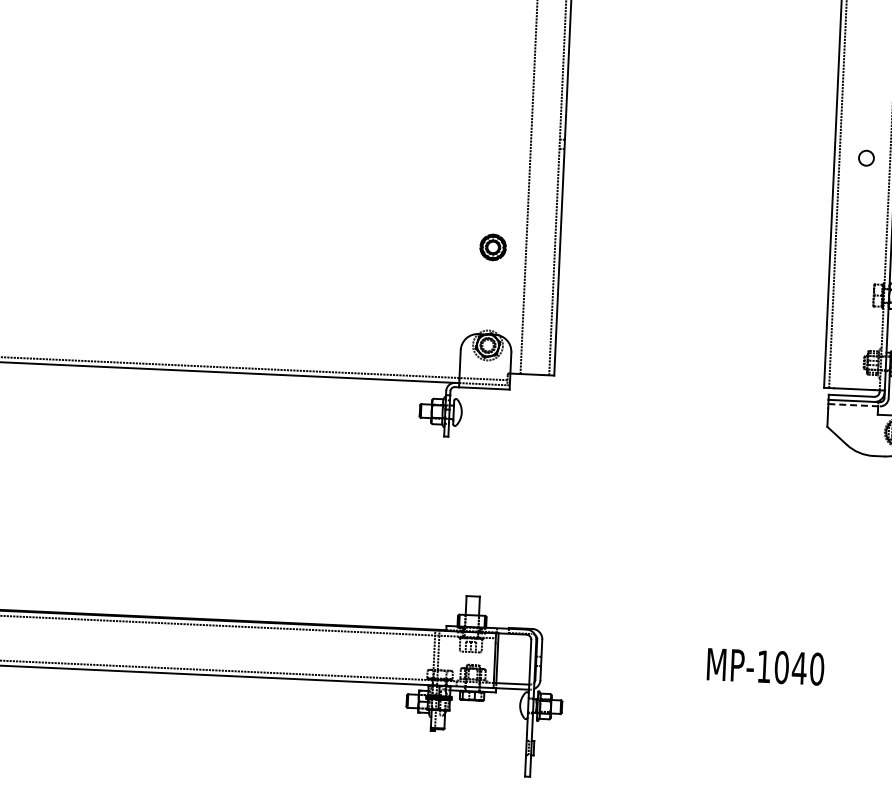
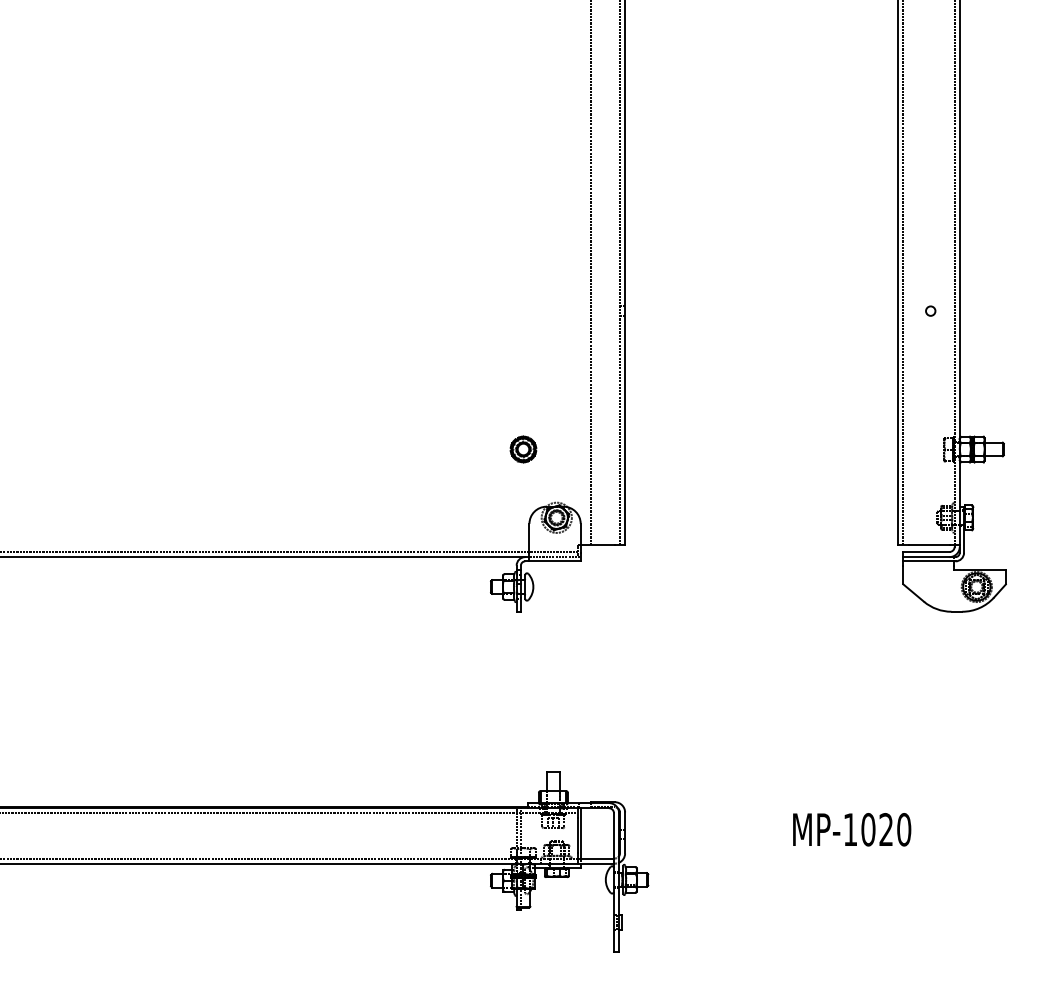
circle: (866, 157) -> (930, 310), size x0.62
part: (493, 247) -> (523, 449), moved
line: (854, 405) -> (929, 561), dashed -> solid
text: (798, 668) -> (885, 829), MP-1040 -> MP-1020

